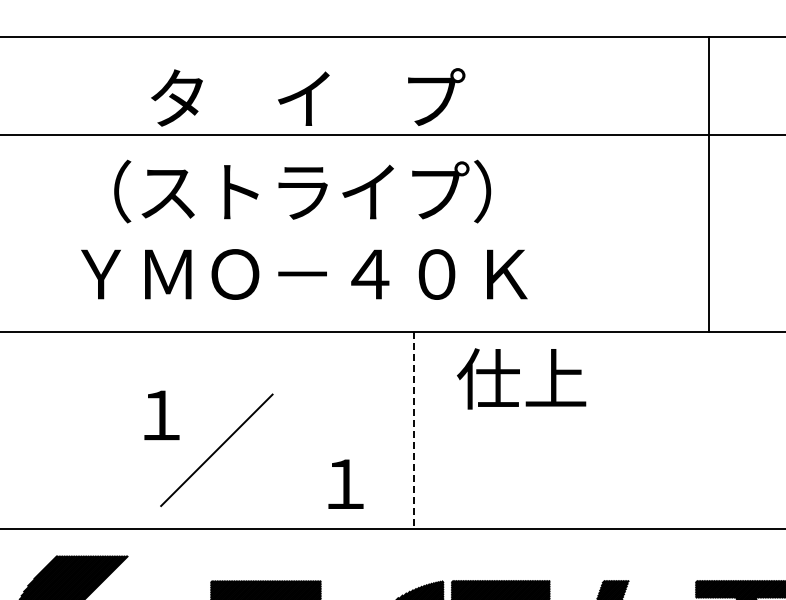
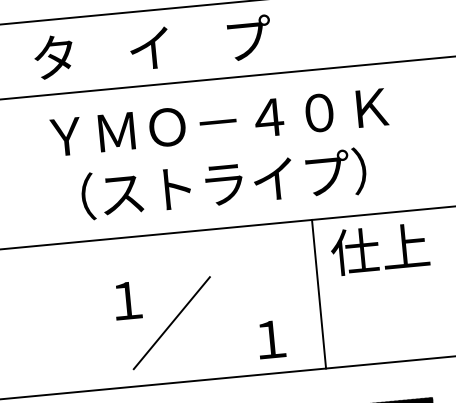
text: (308, 97) -> (153, 47), moved
text: (304, 191) -> (219, 121), （ストライプ） -> ＹＭＯ－４０Ｋ
text: (304, 273) -> (225, 183), ＹＭＯ－４０Ｋ -> （ストライプ）
text: (521, 378) -> (379, 248), moved
line: (413, 430) -> (318, 294), dashed -> solid

